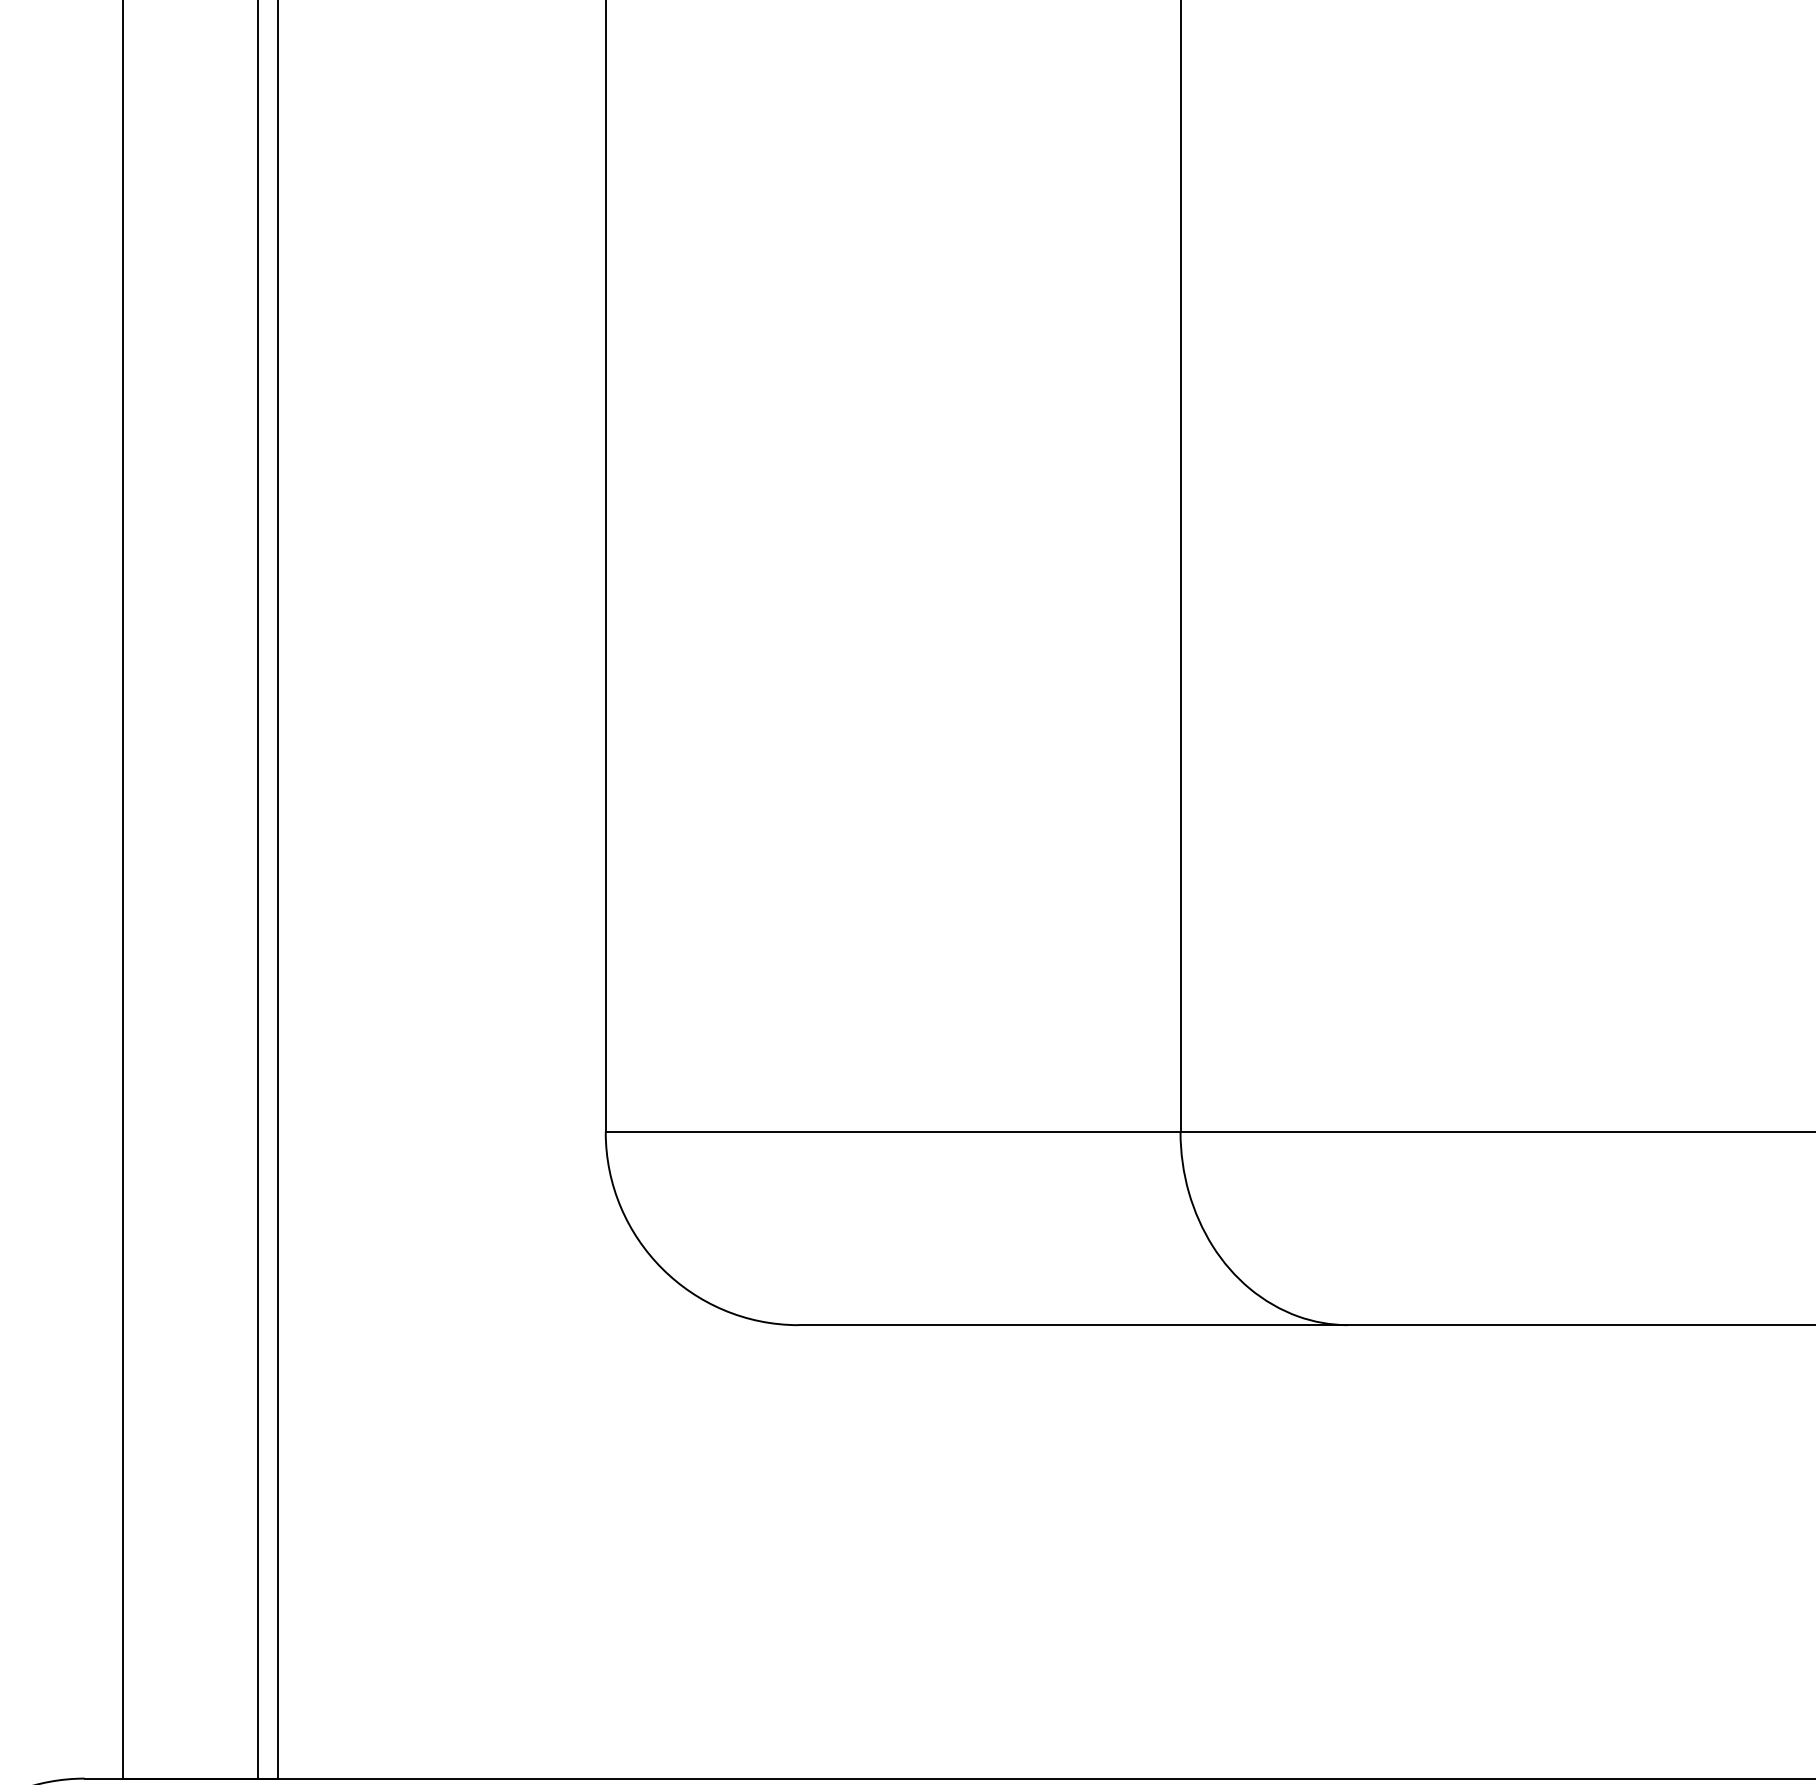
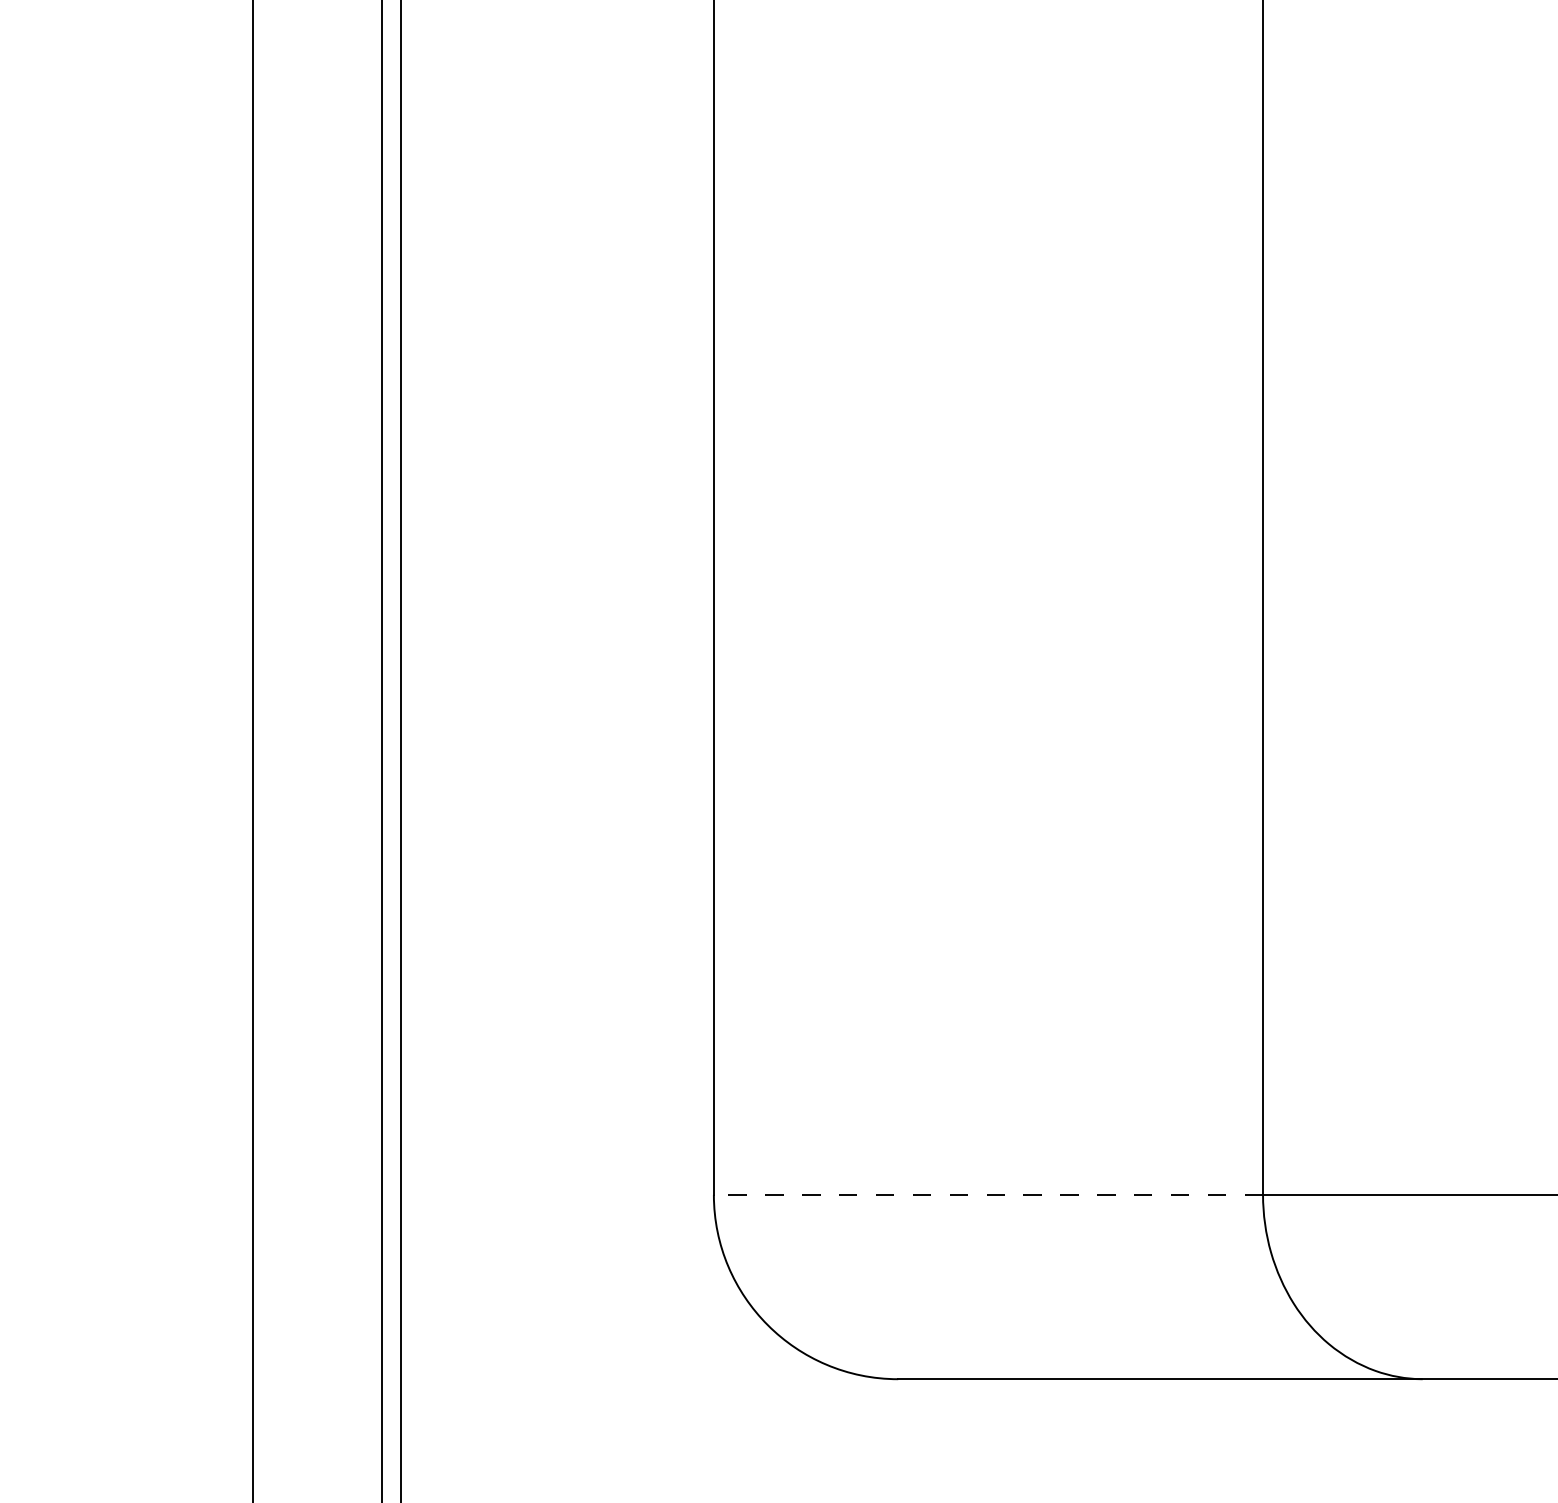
line: (892, 1132) -> (987, 1195), solid -> dashed

